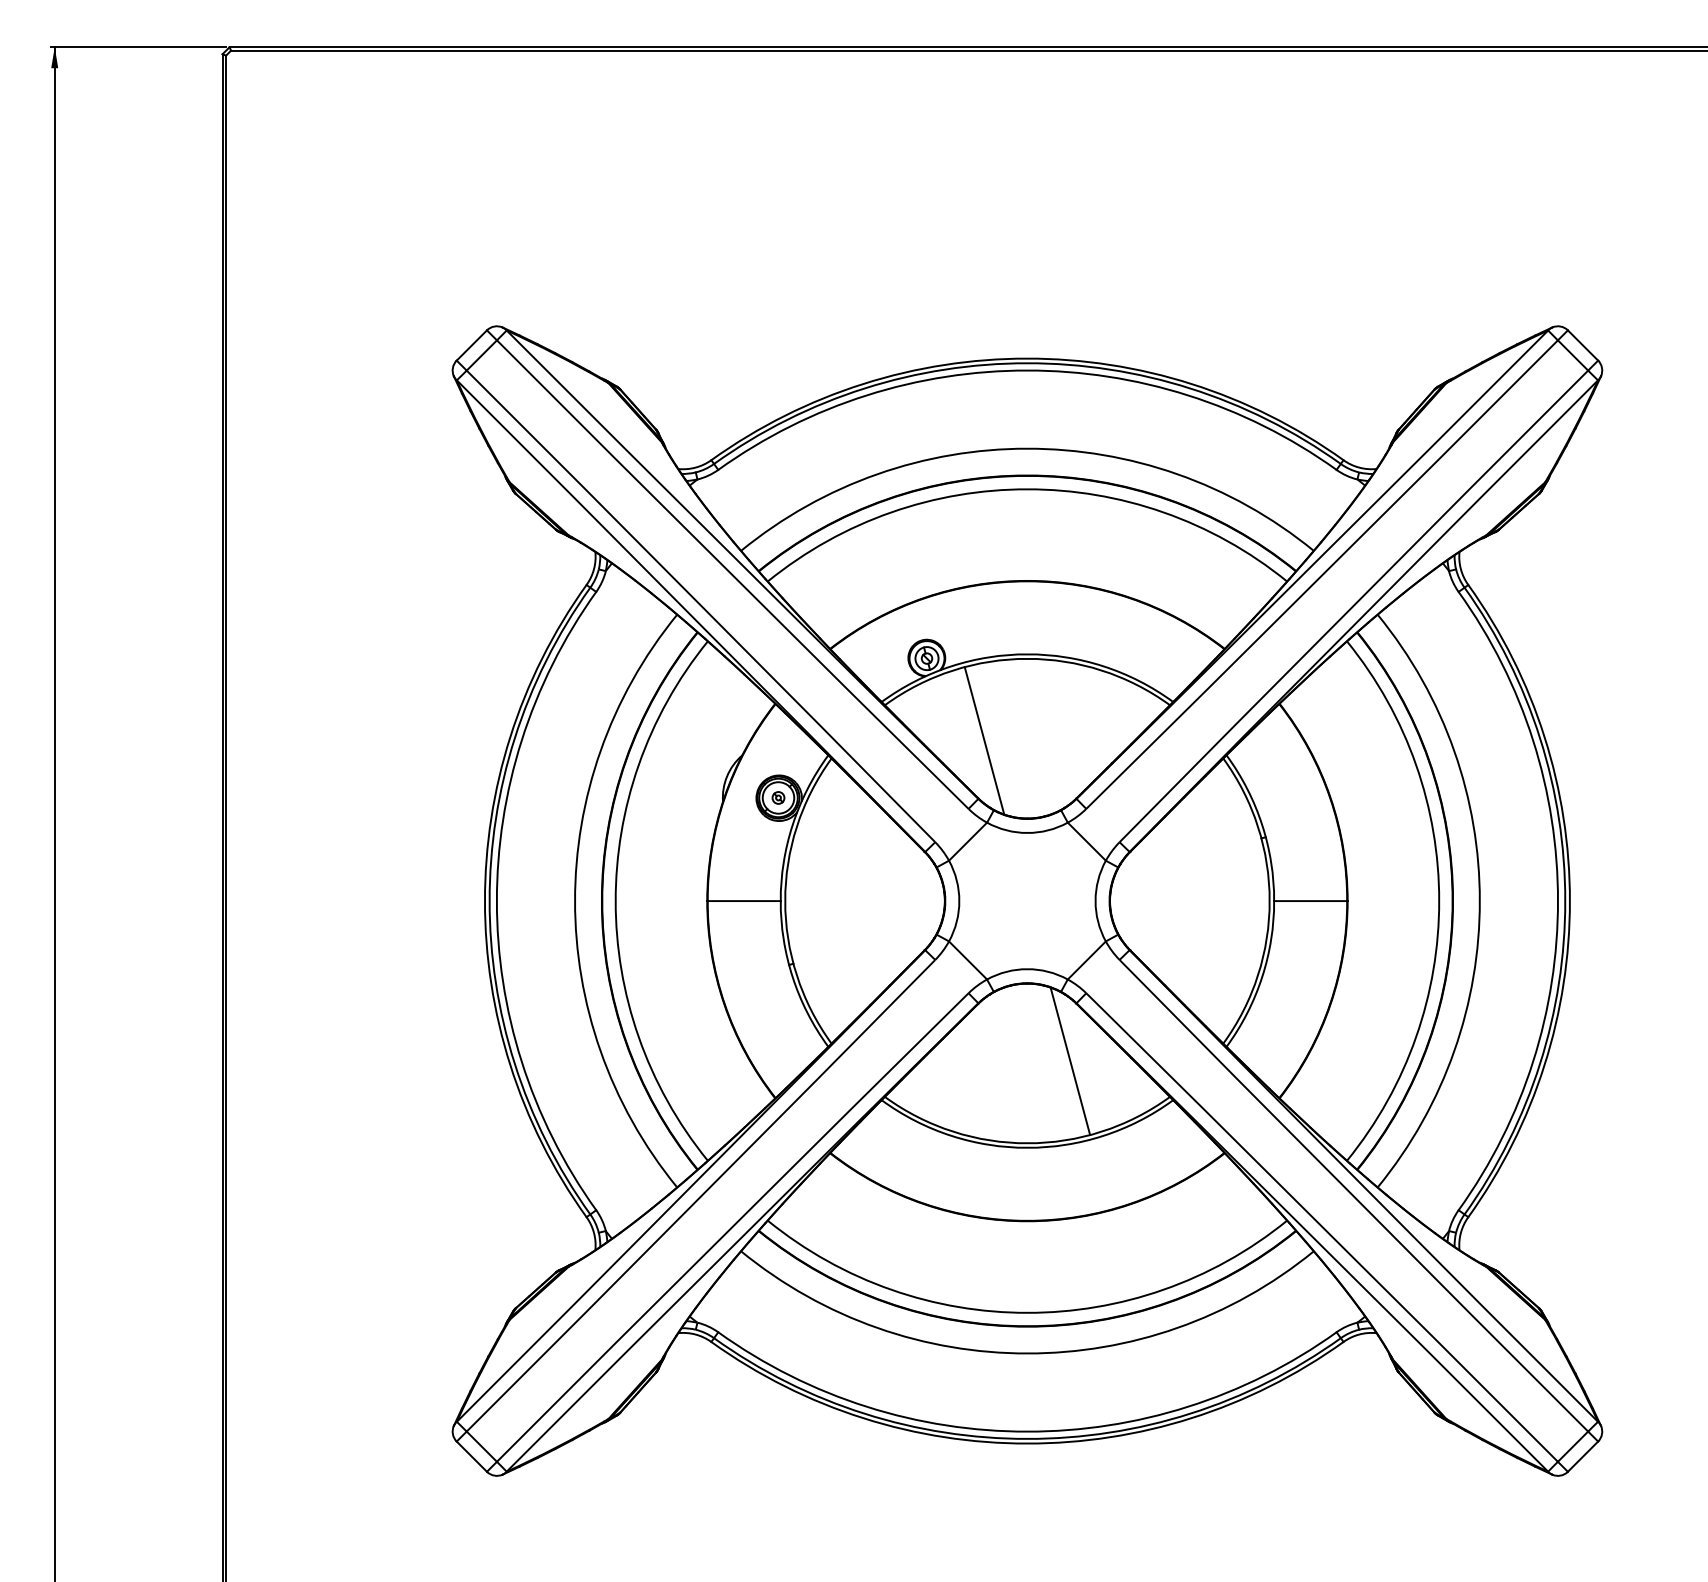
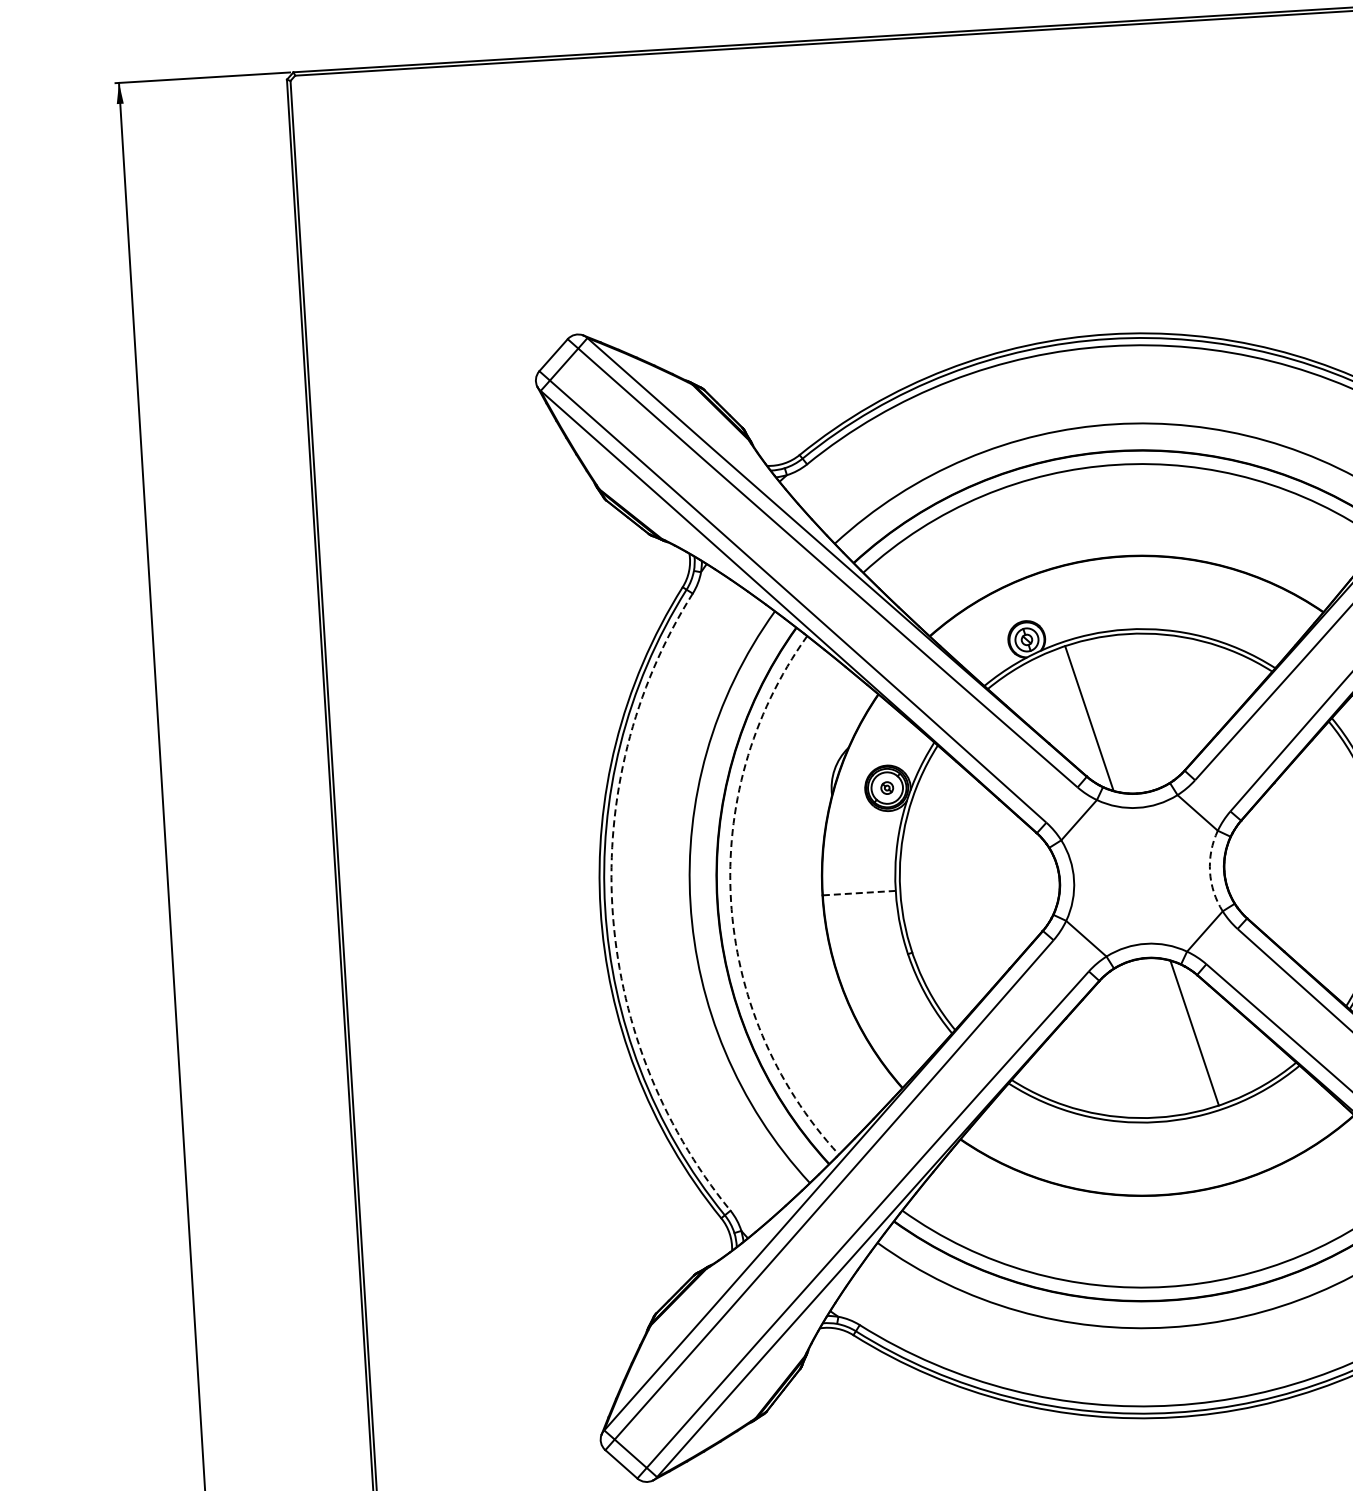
arc: (496, 901) -> (612, 908), solid -> dashed
arc: (615, 901) -> (730, 901), solid -> dashed
line: (744, 901) -> (859, 893), solid -> dashed
arc: (1095, 901) -> (1209, 872), solid -> dashed

